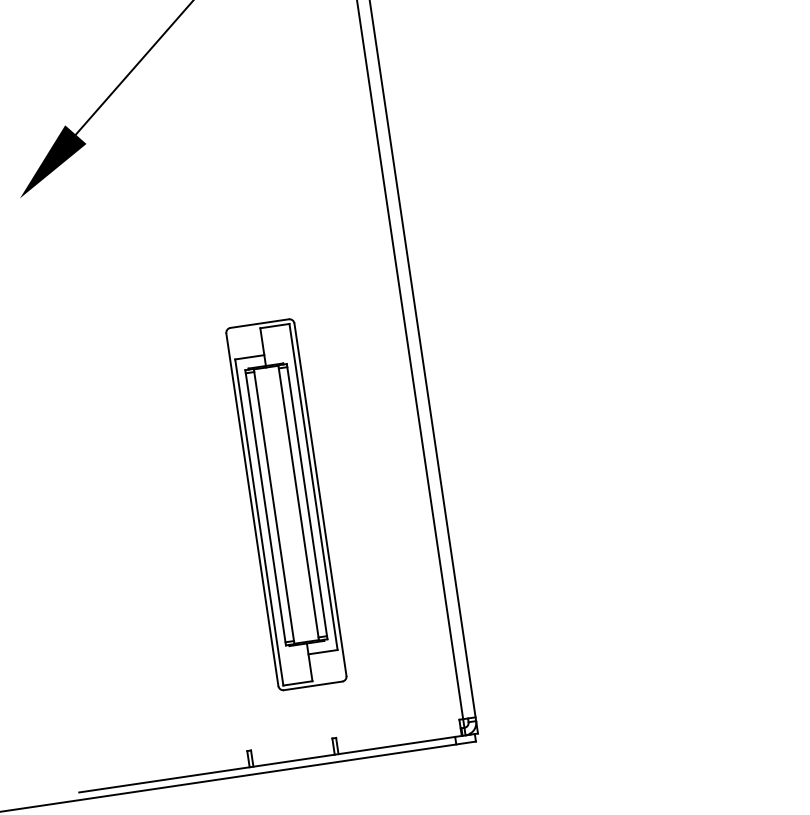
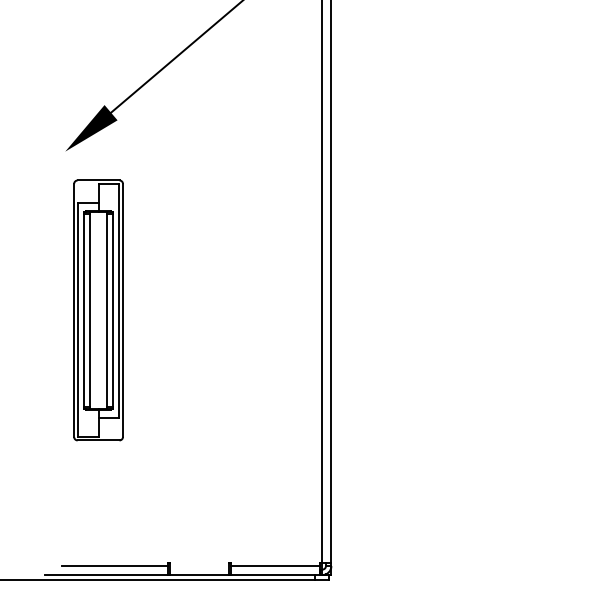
part: (286, 504) -> (98, 310), moved
line: (398, 733) -> (275, 566), added
line: (174, 766) -> (114, 566), added

